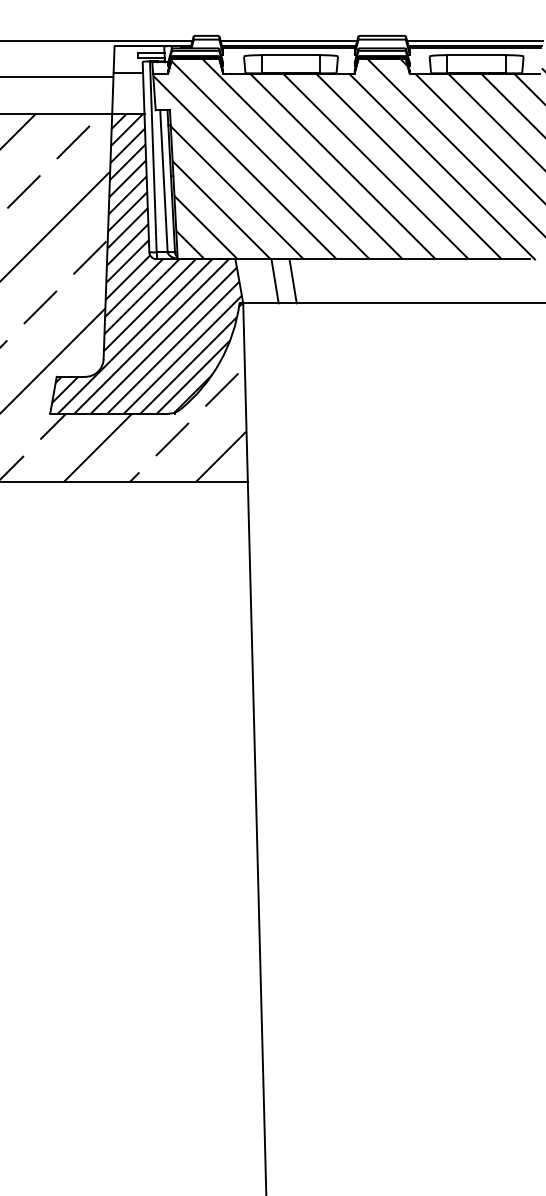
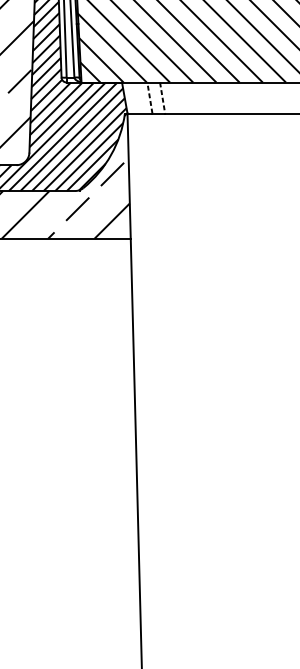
line: (275, 280) -> (150, 97), solid -> dashed
line: (293, 281) -> (162, 98), solid -> dashed

